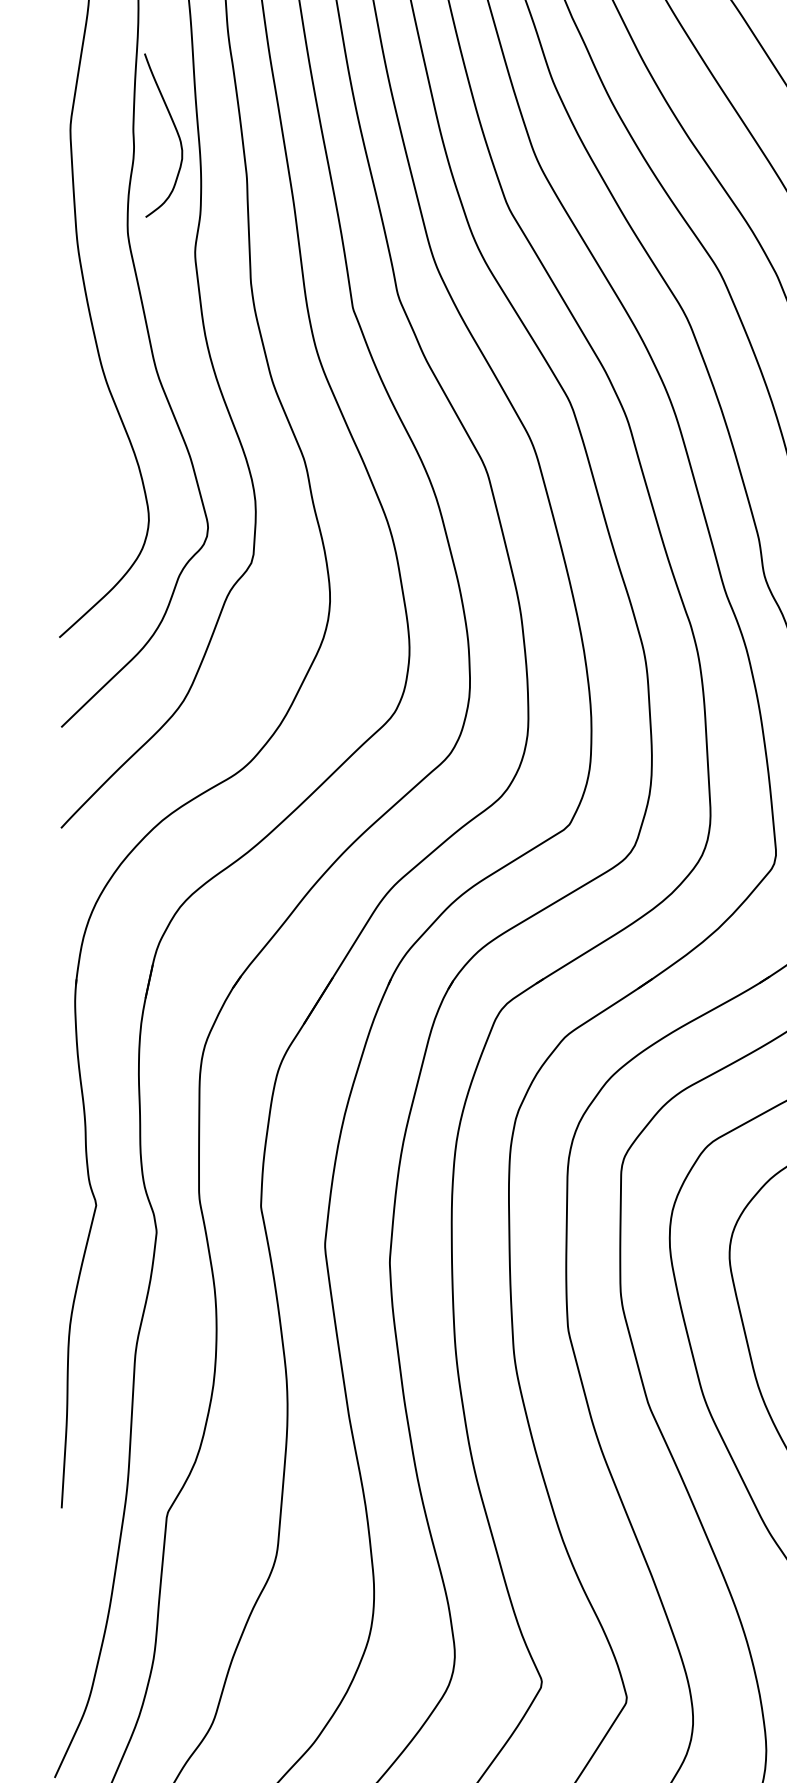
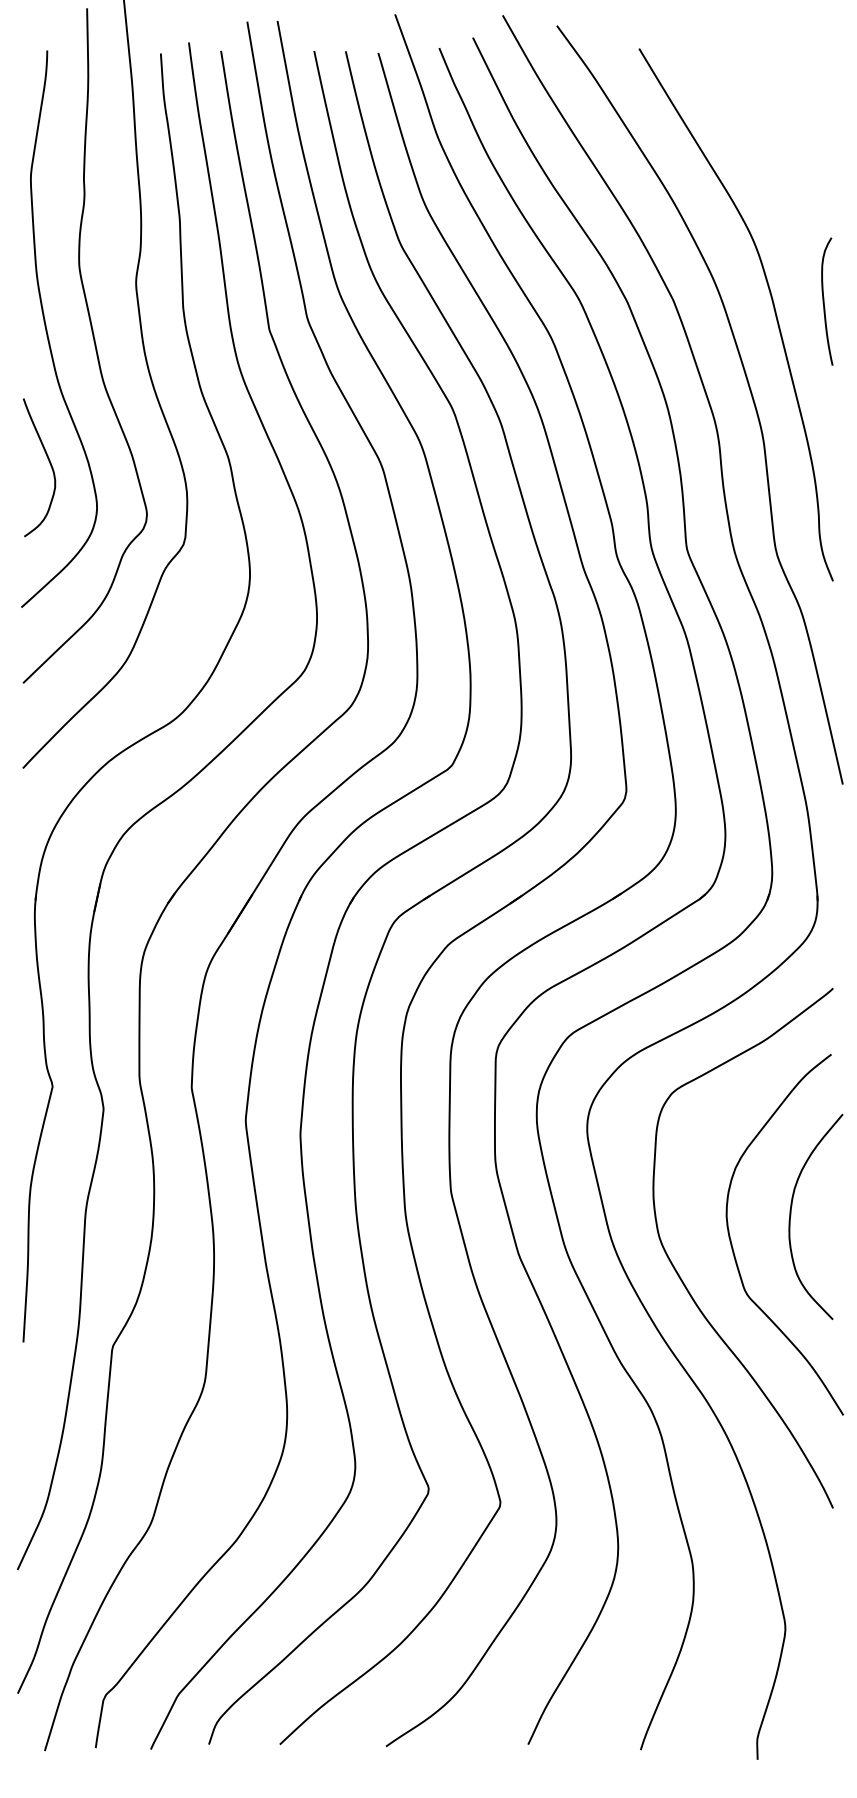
curve: (175, 130) -> (49, 463), moved

